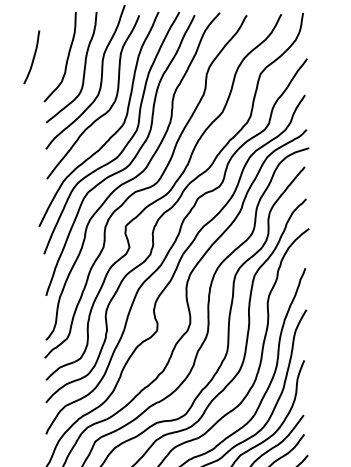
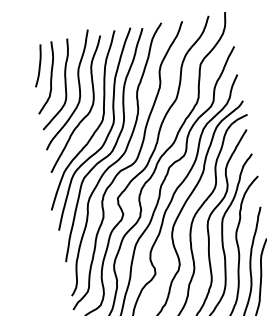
curve: (32, 58) -> (38, 66), moved

